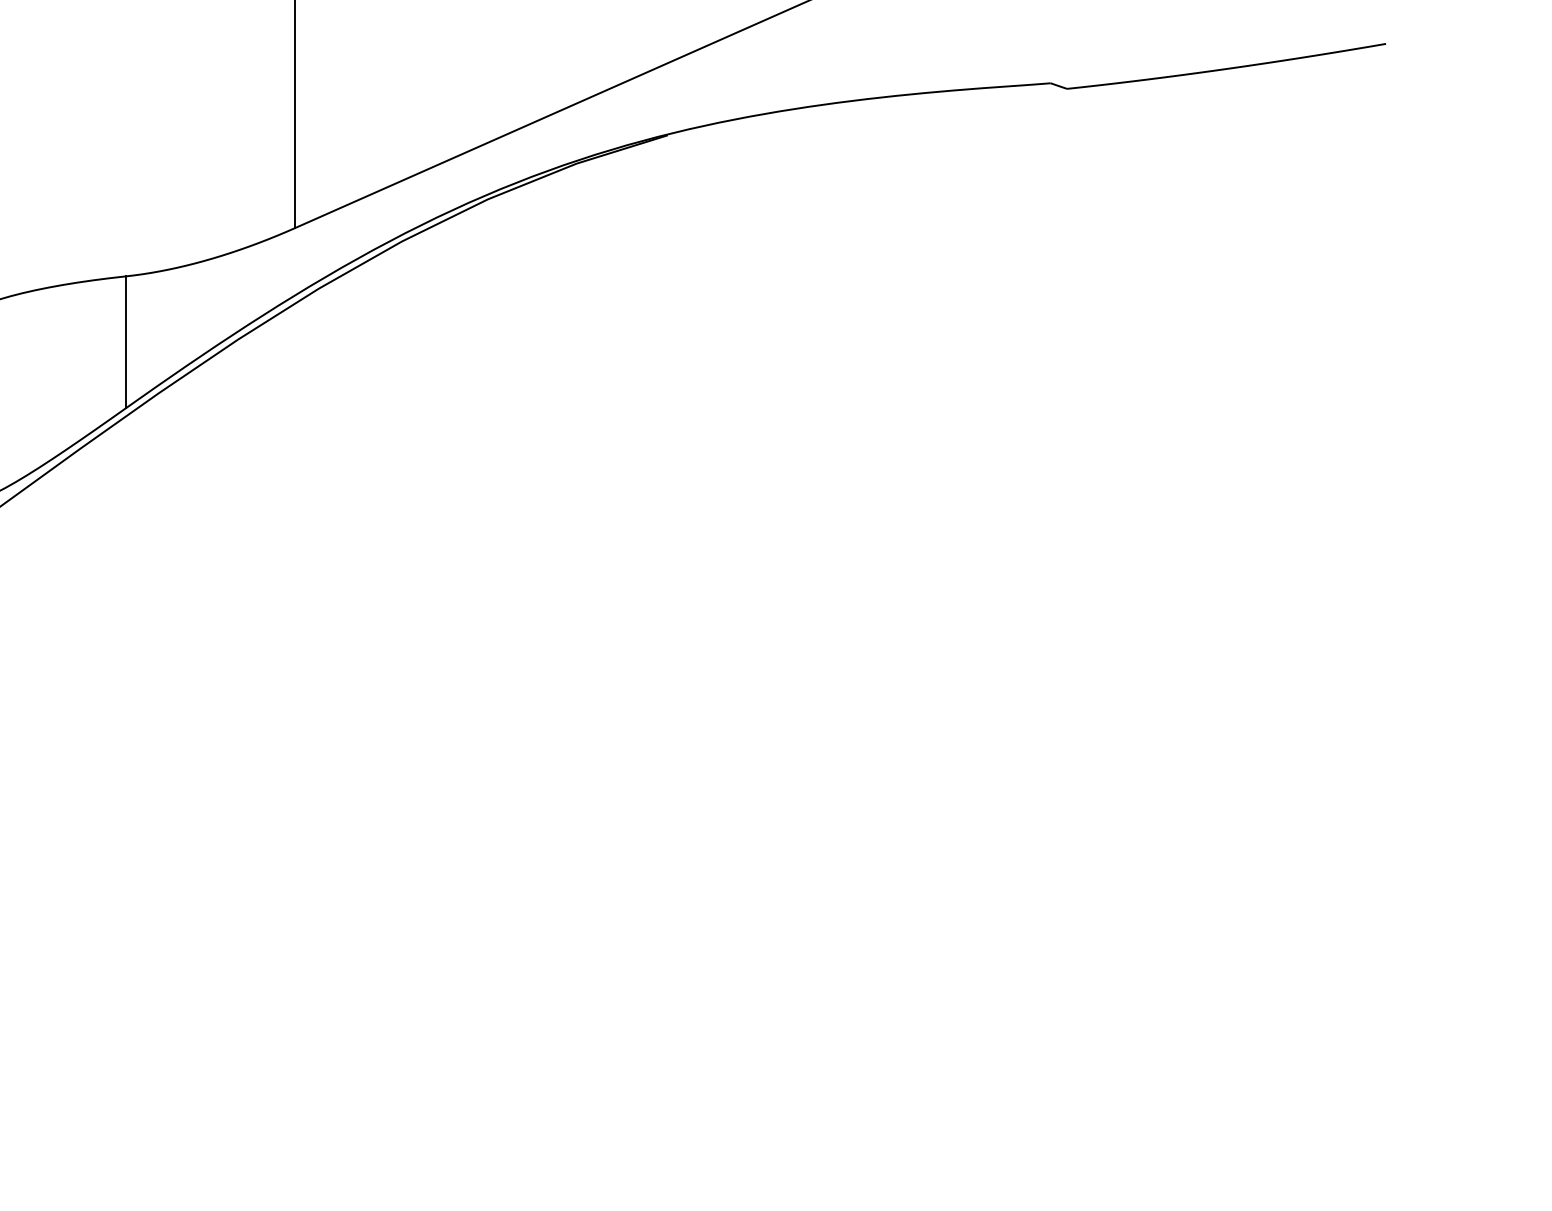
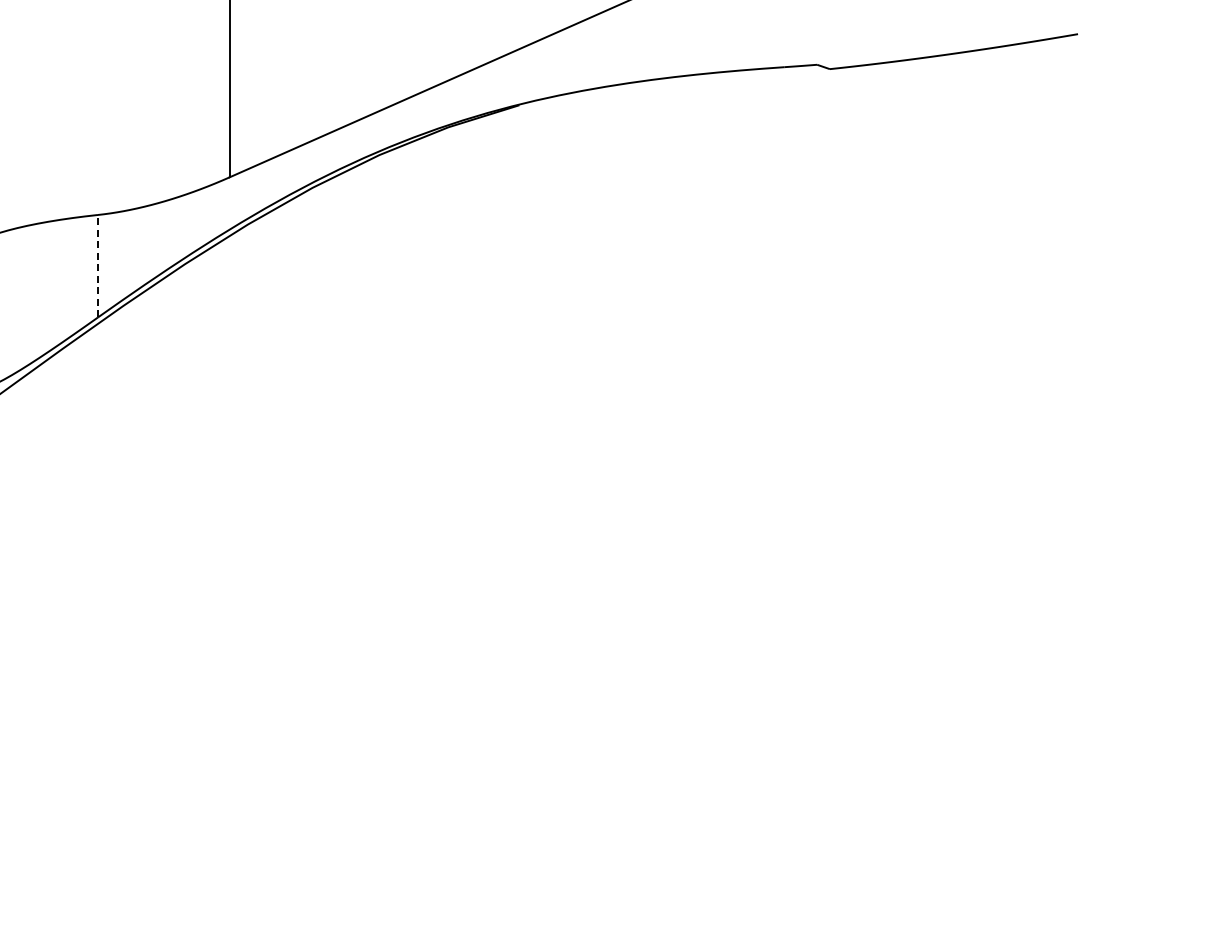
line: (125, 341) -> (97, 265), solid -> dashed

